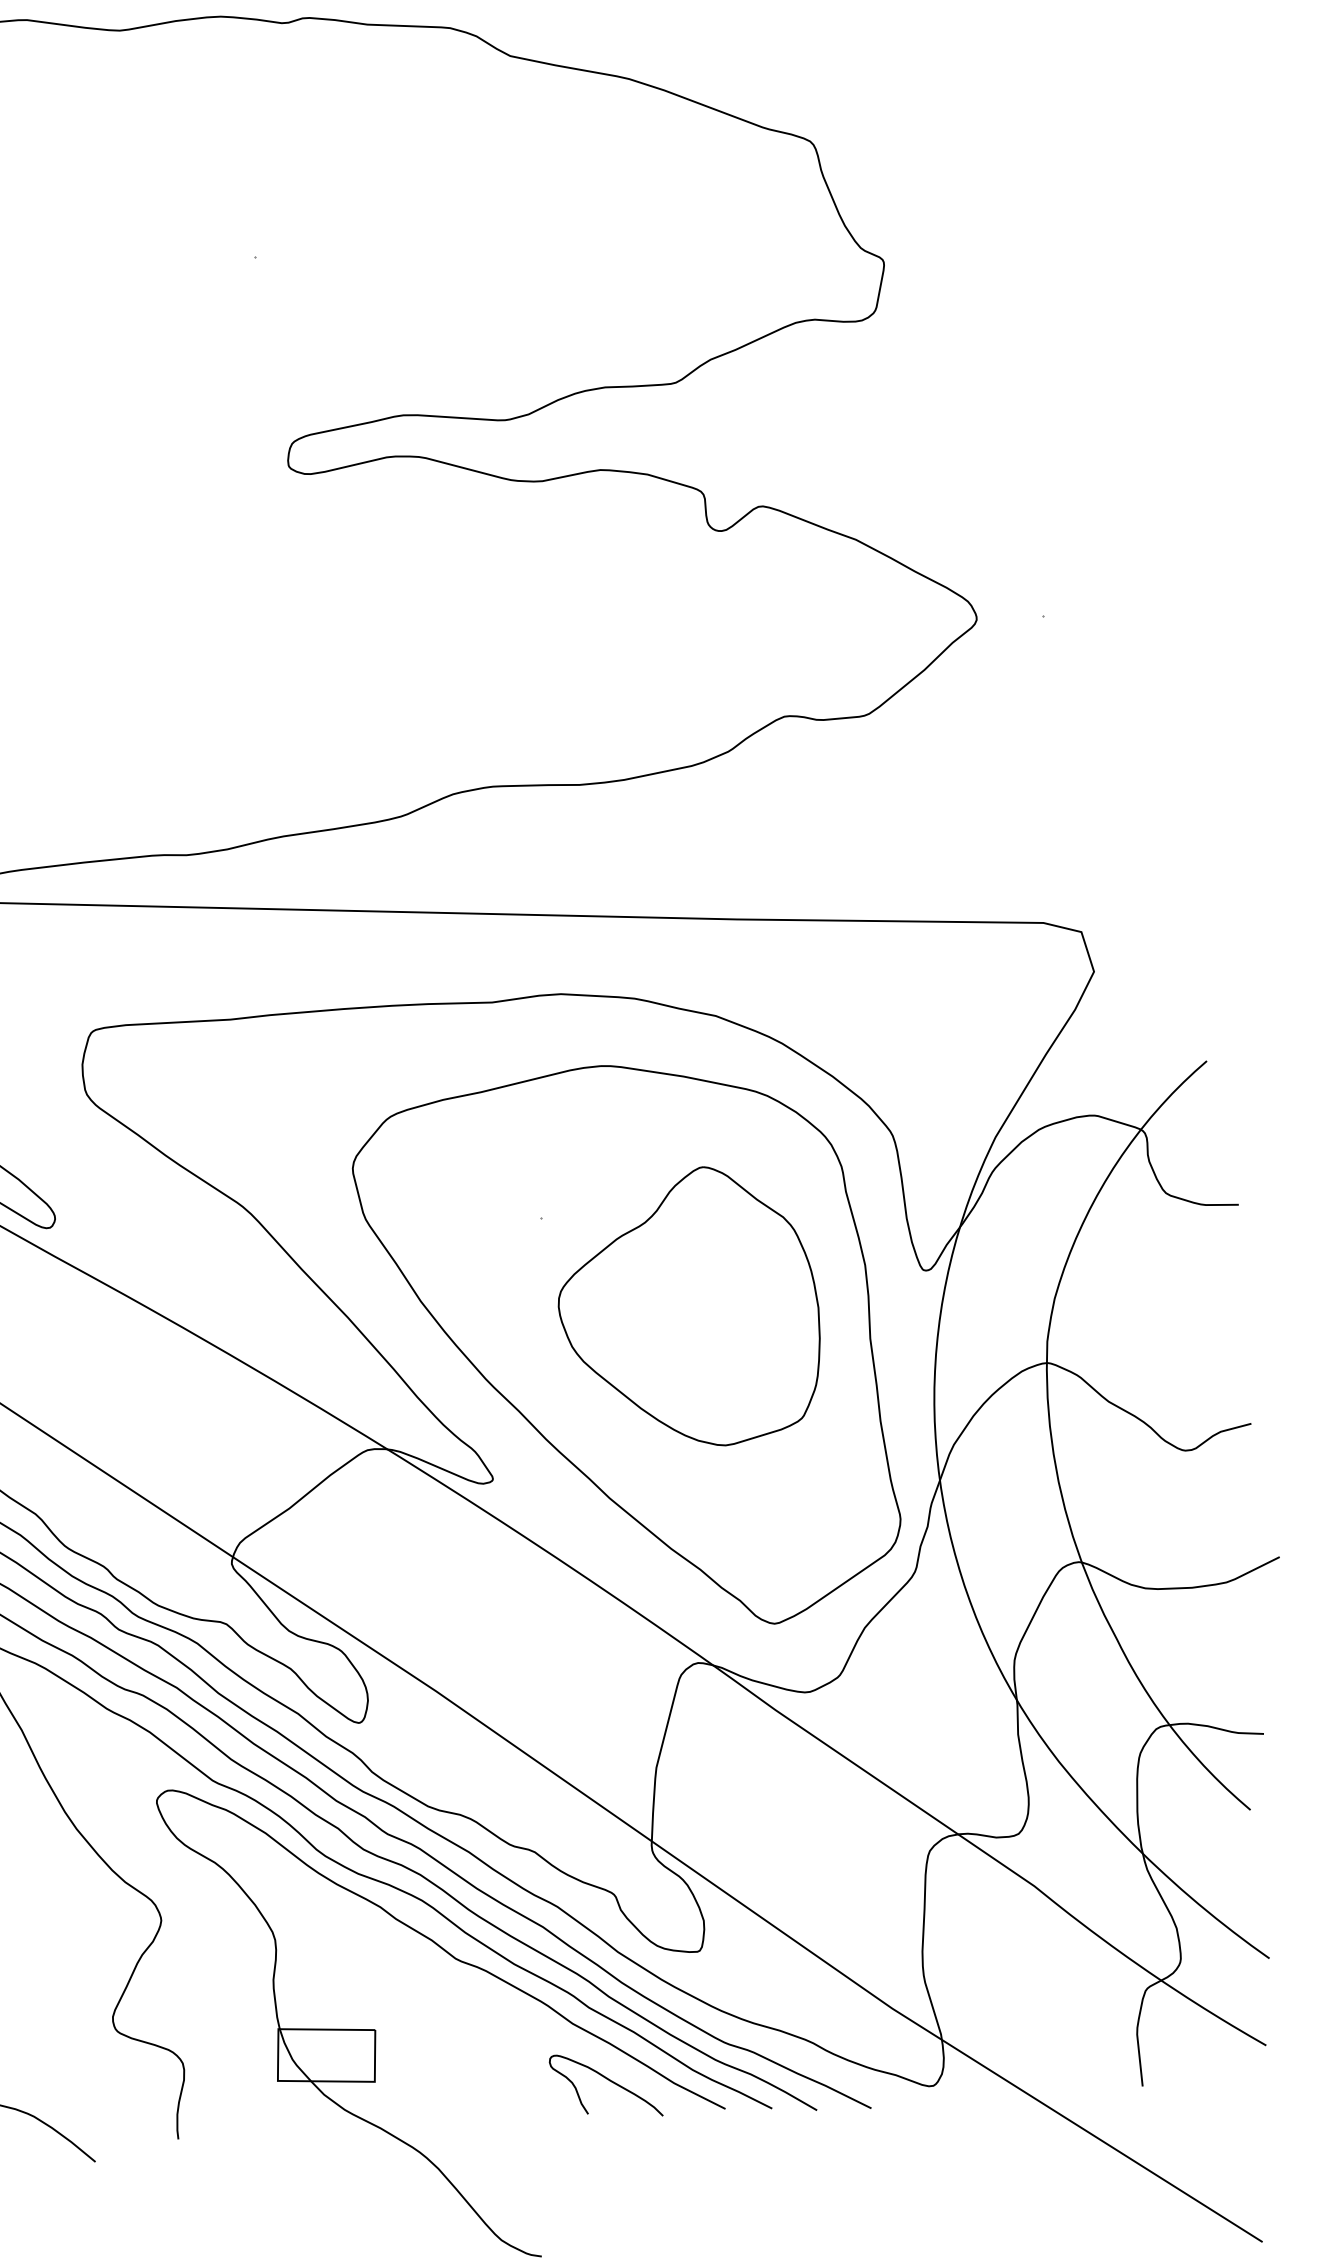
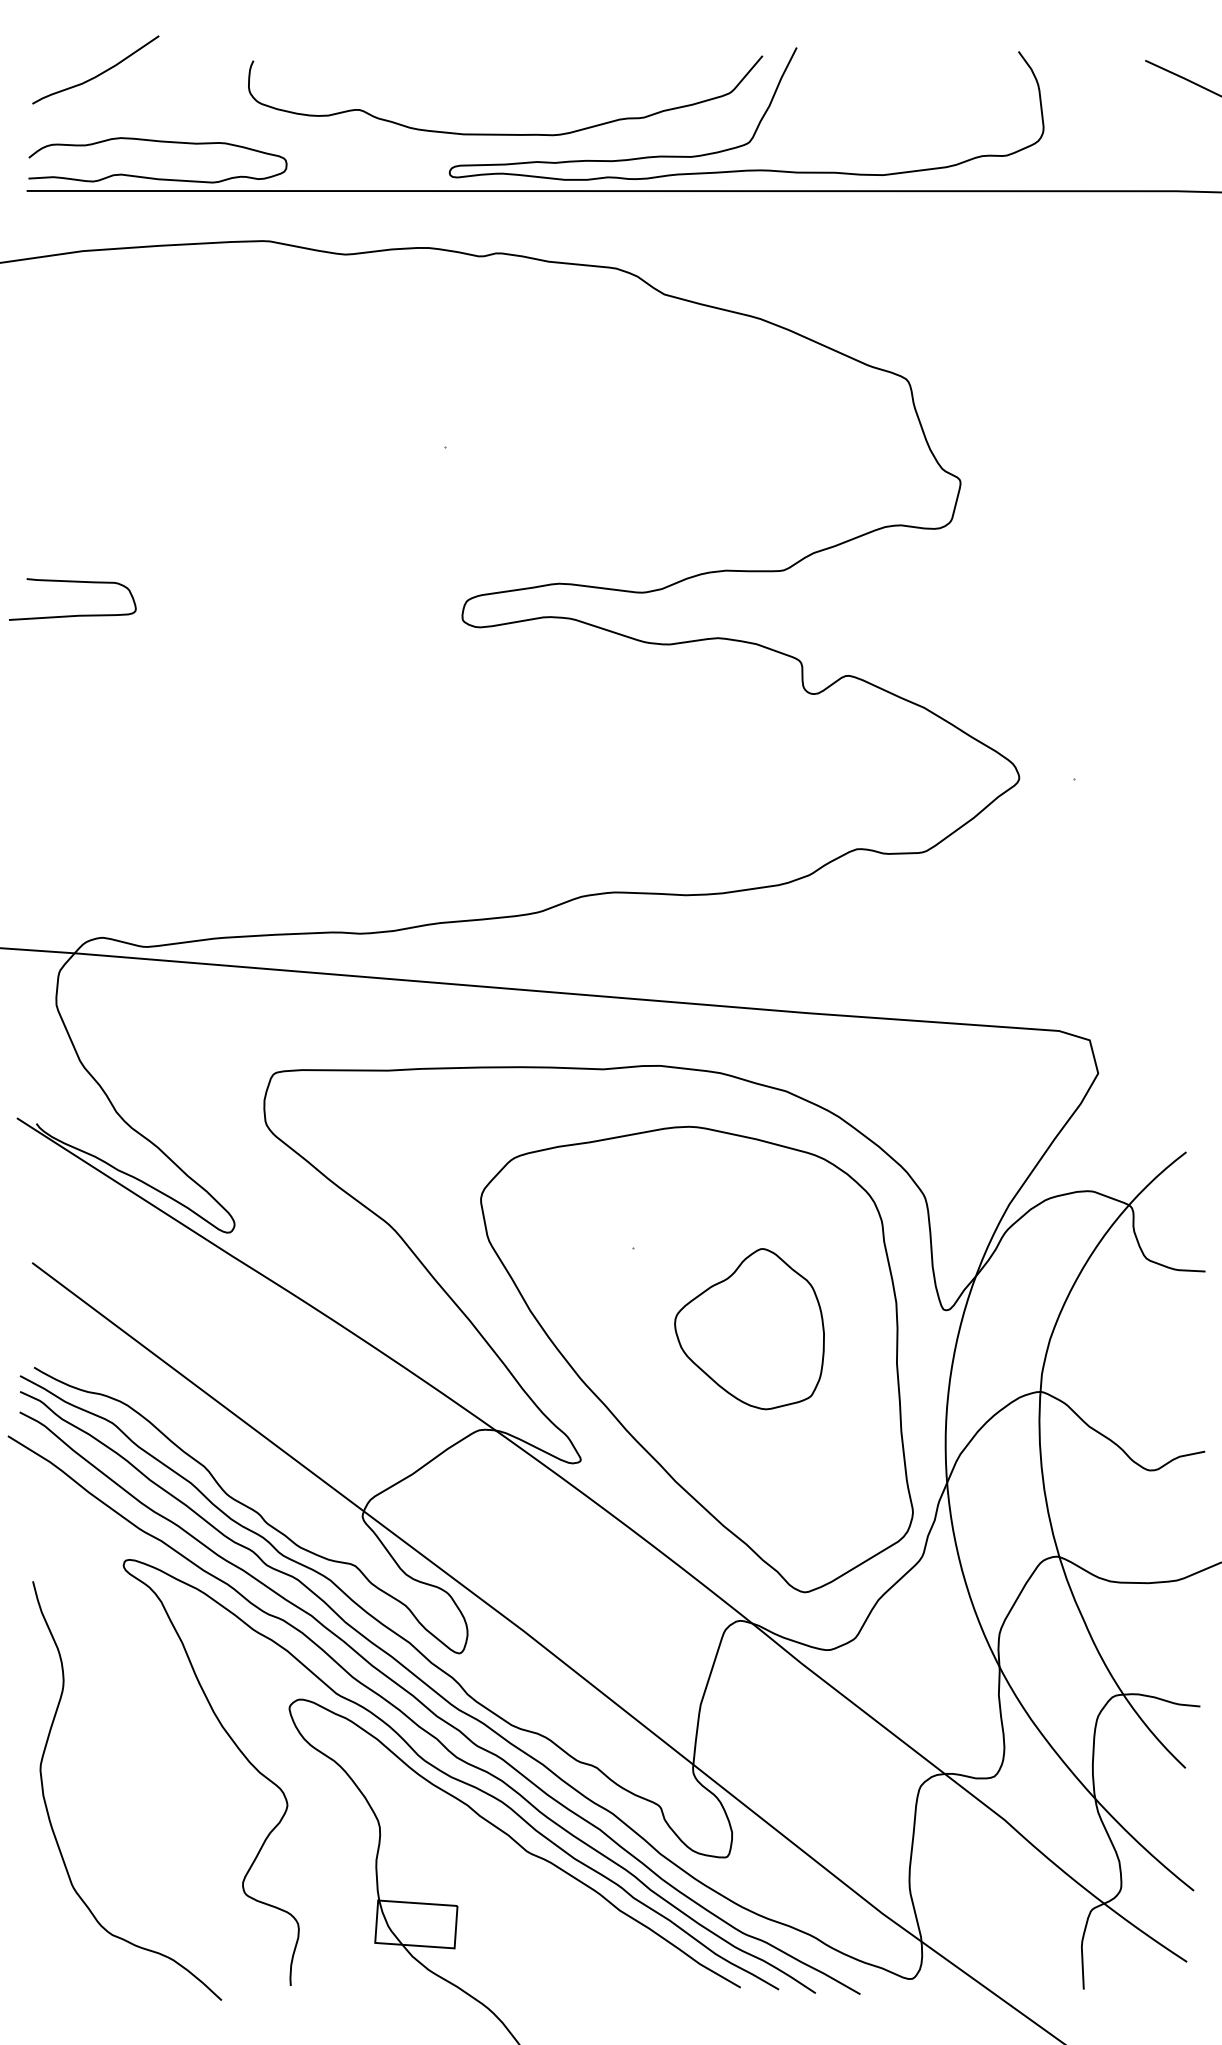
part: (688, 1306) -> (749, 1328), size x0.7
curve: (608, 2081) -> (646, 1959), removed

